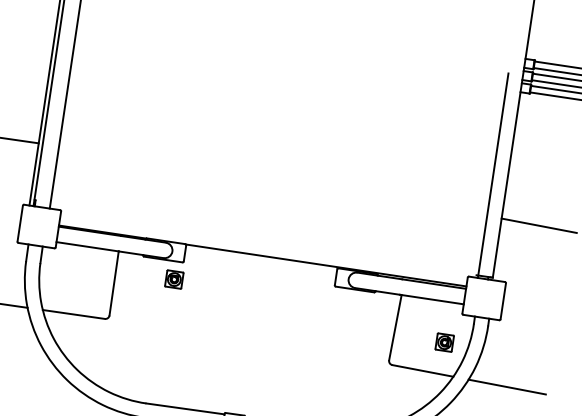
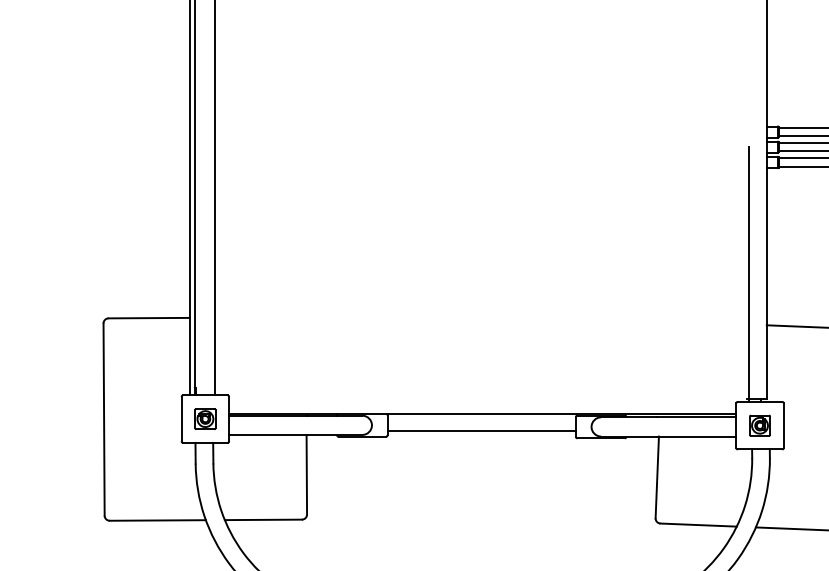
line: (259, 268) -> (481, 430), added
part: (174, 279) -> (205, 418), moved
part: (444, 342) -> (759, 425), moved

